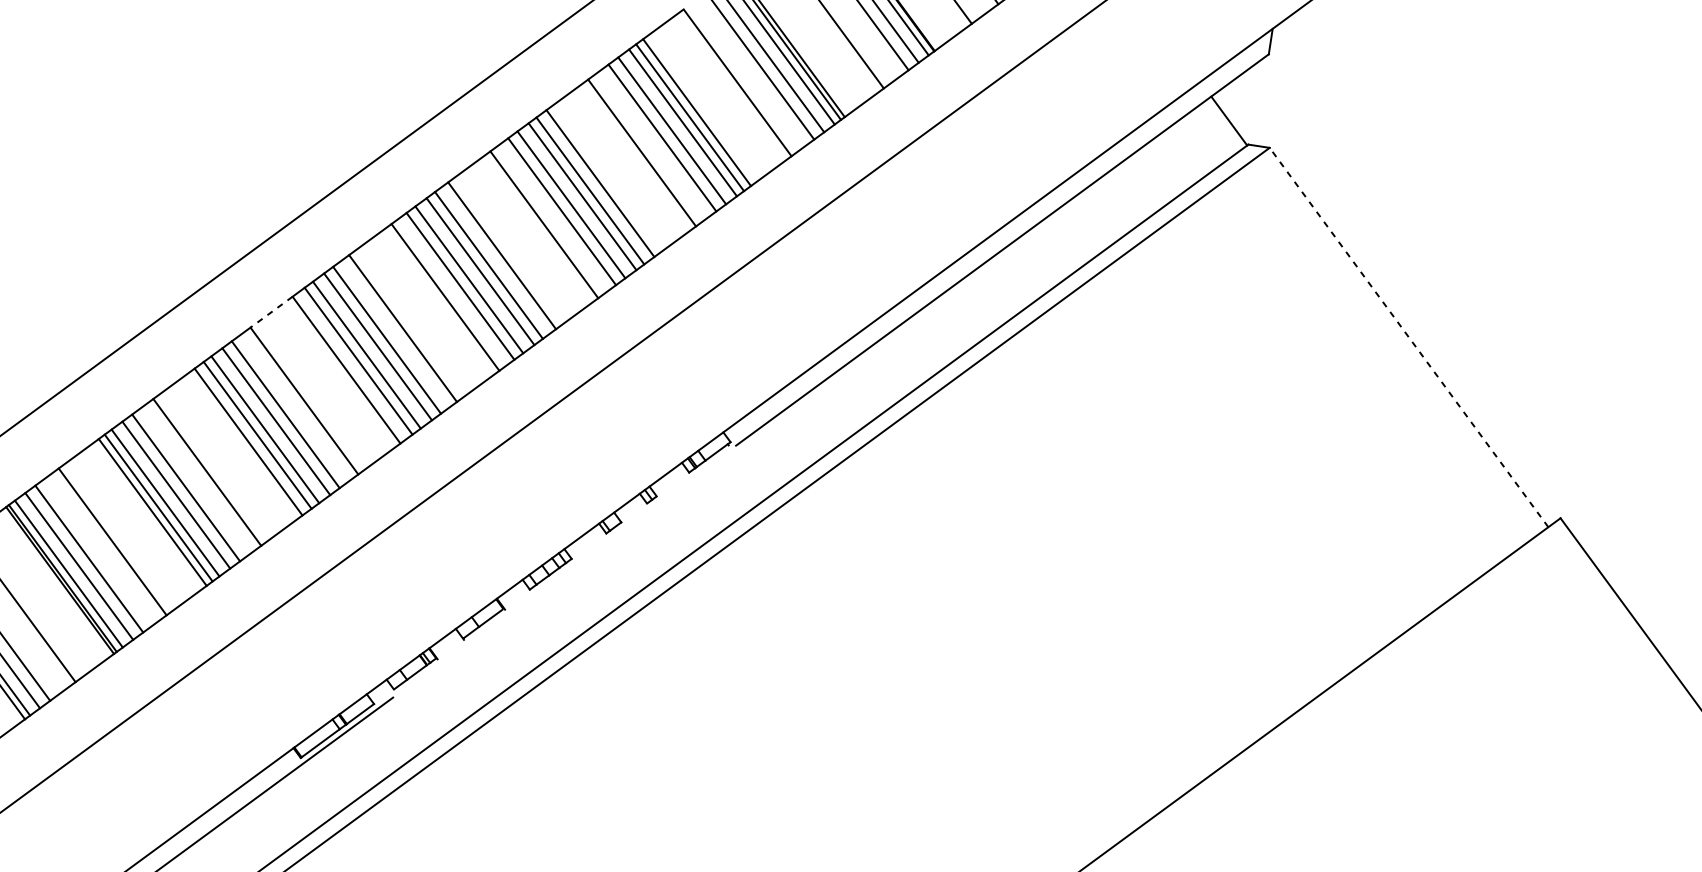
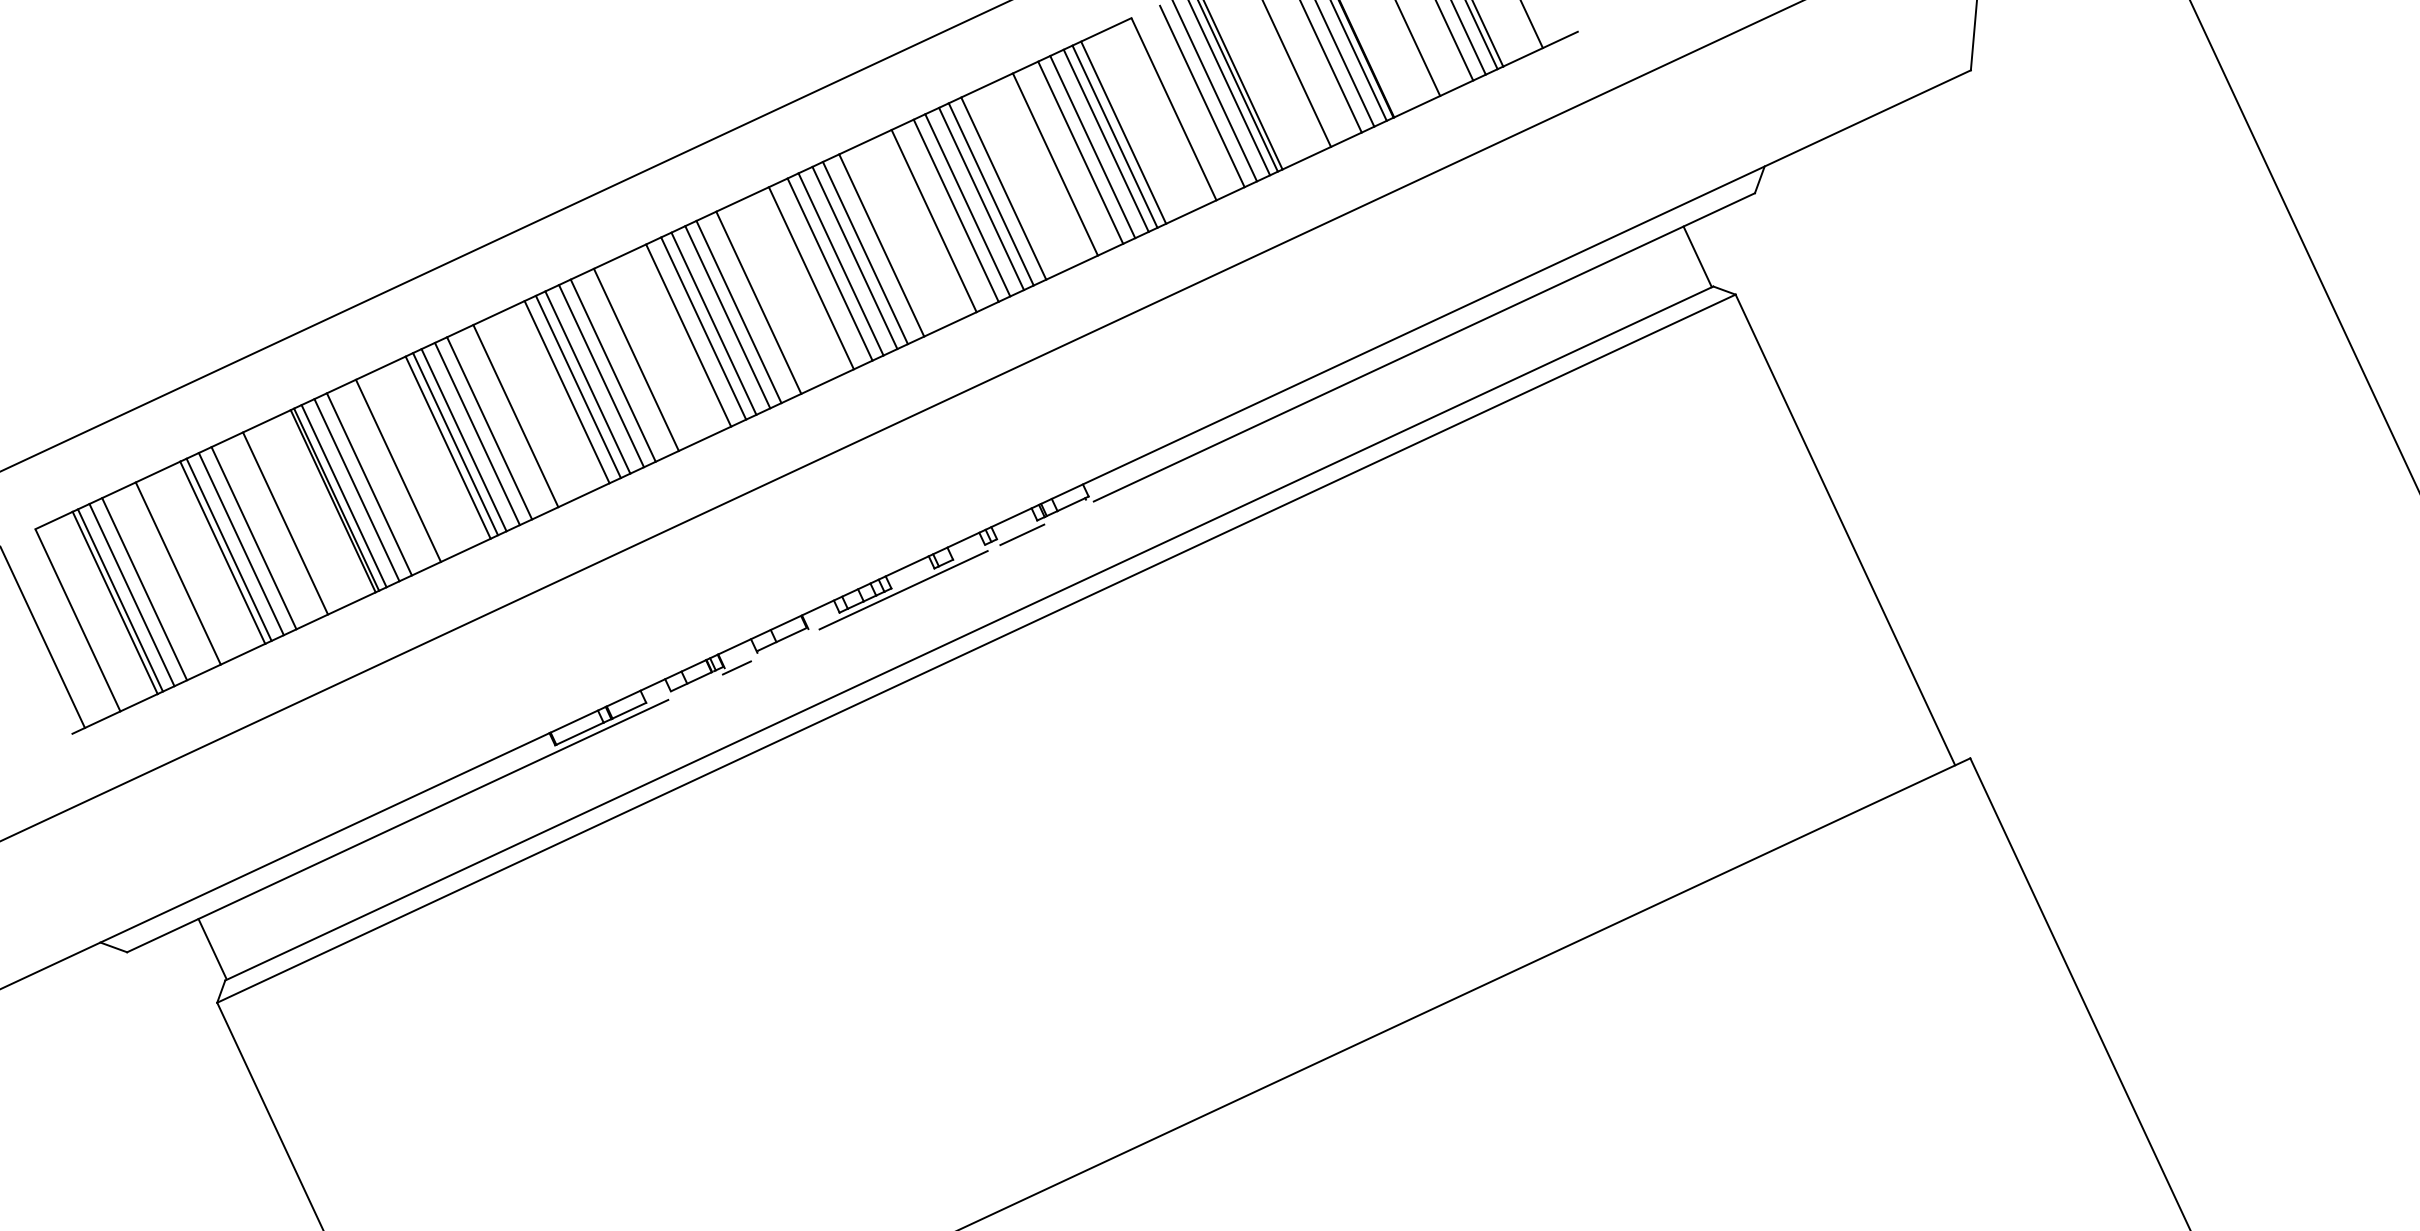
line: (271, 311) -> (620, 256), dashed -> solid
line: (1409, 337) -> (1845, 530), dashed -> solid
line: (678, 487) -> (1022, 534), added
line: (582, 558) -> (903, 590), added
line: (447, 656) -> (736, 667), added

